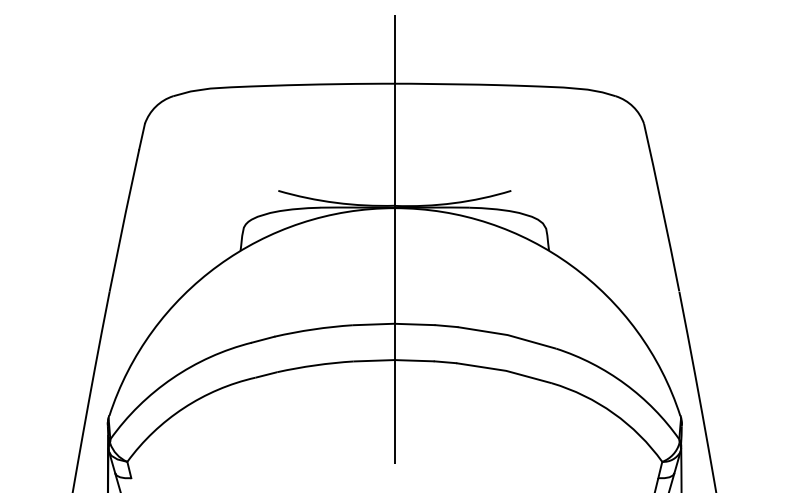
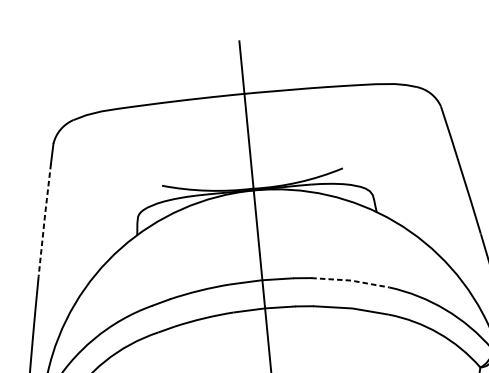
line: (124, 220) -> (44, 220), solid -> dashed
line: (507, 335) -> (350, 280), solid -> dashed

